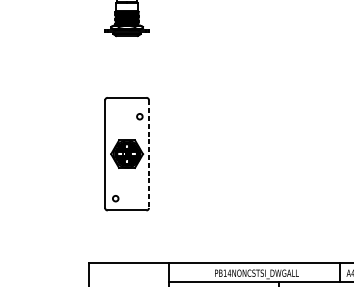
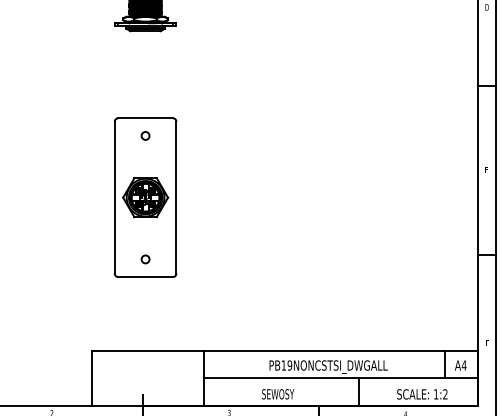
circle: (139, 116) -> (145, 135), moved
line: (149, 154) -> (176, 197), dashed -> solid
circle: (115, 198) -> (145, 259), moved
text: (229, 273) -> (289, 365), PB14NONCSTSI_DWGALL -> PB19NONCSTSI_DWGALL

